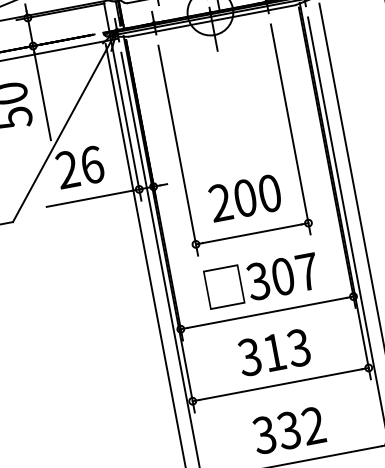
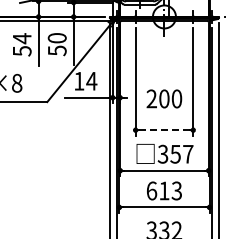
text: (79, 165) -> (85, 80), 26 -> 14
text: (245, 197) -> (164, 98), moved
line: (250, 234) -> (163, 130), solid -> dashed
text: (282, 275) -> (175, 153), 307 -> 357
text: (249, 356) -> (151, 190), 313 -> 613

